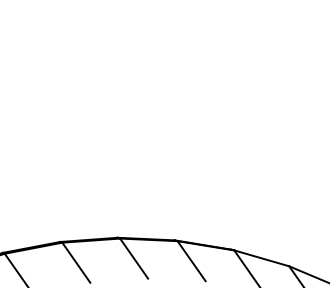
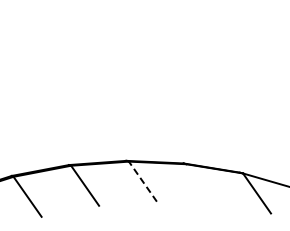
line: (133, 258) -> (142, 181), solid -> dashed
line: (191, 261) -> (200, 184), removed

